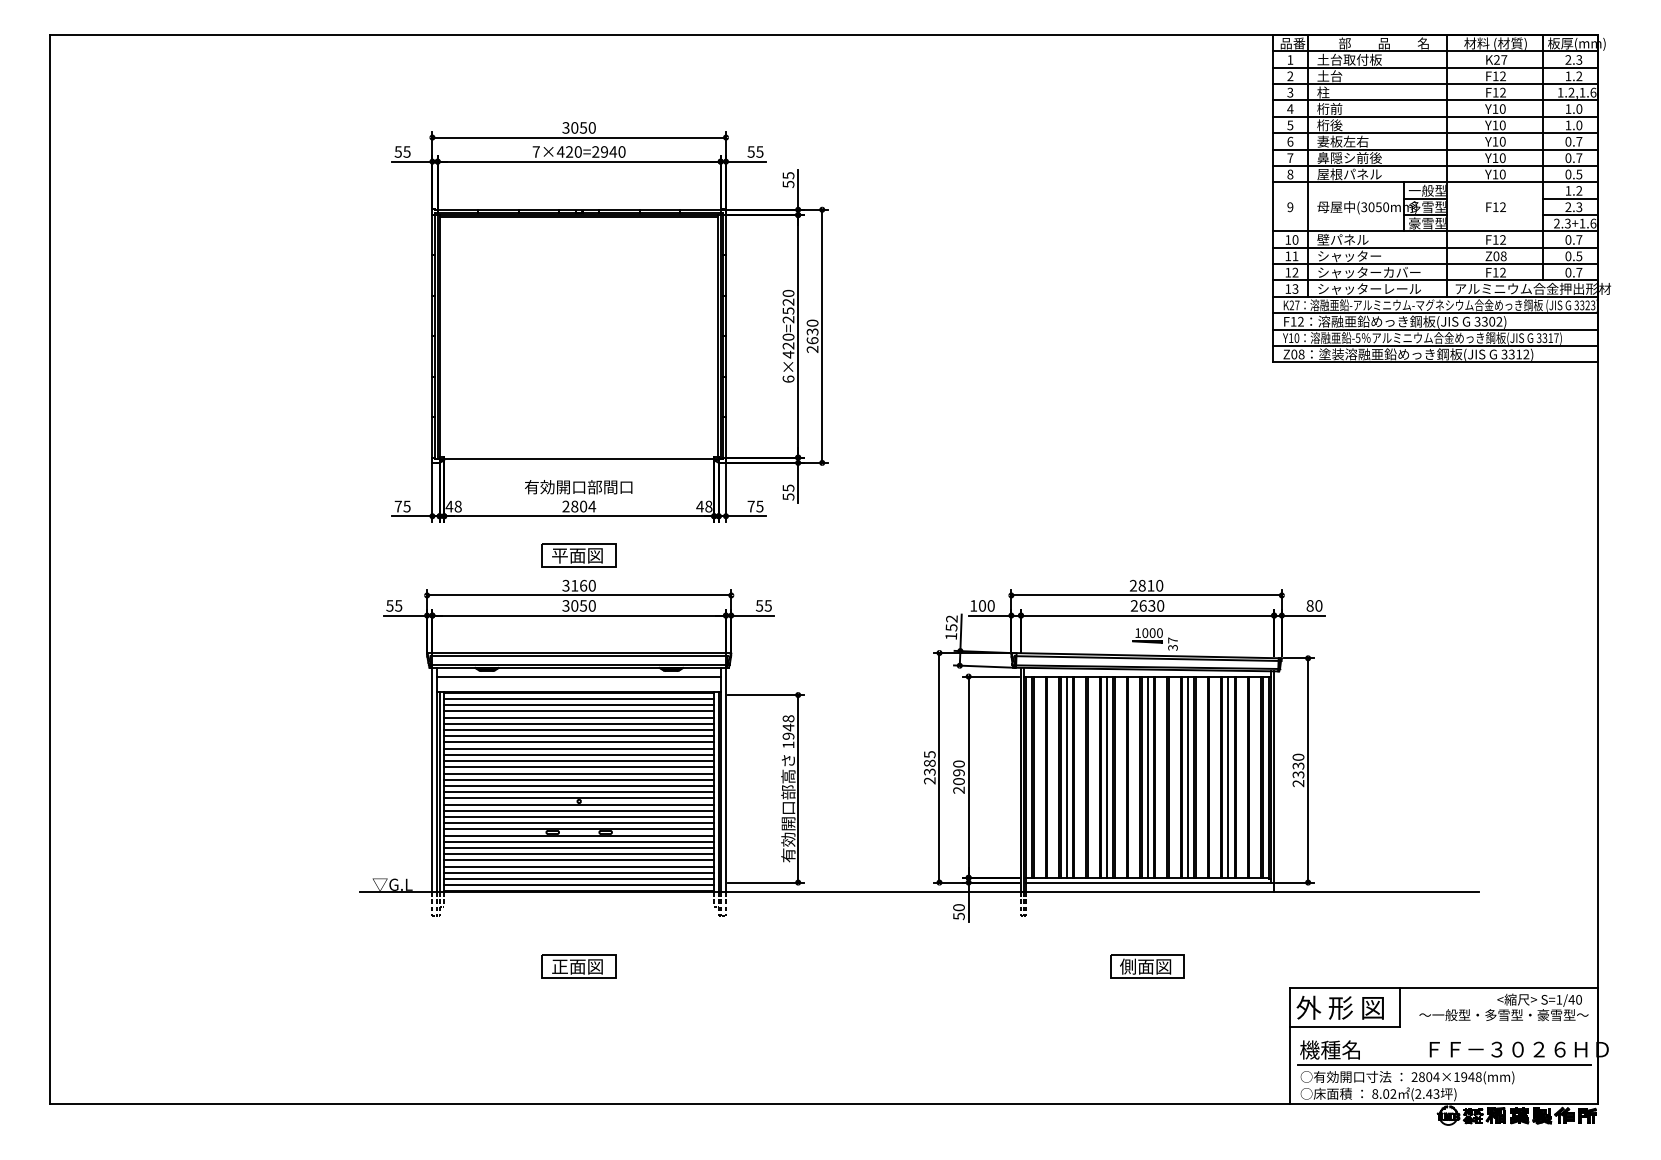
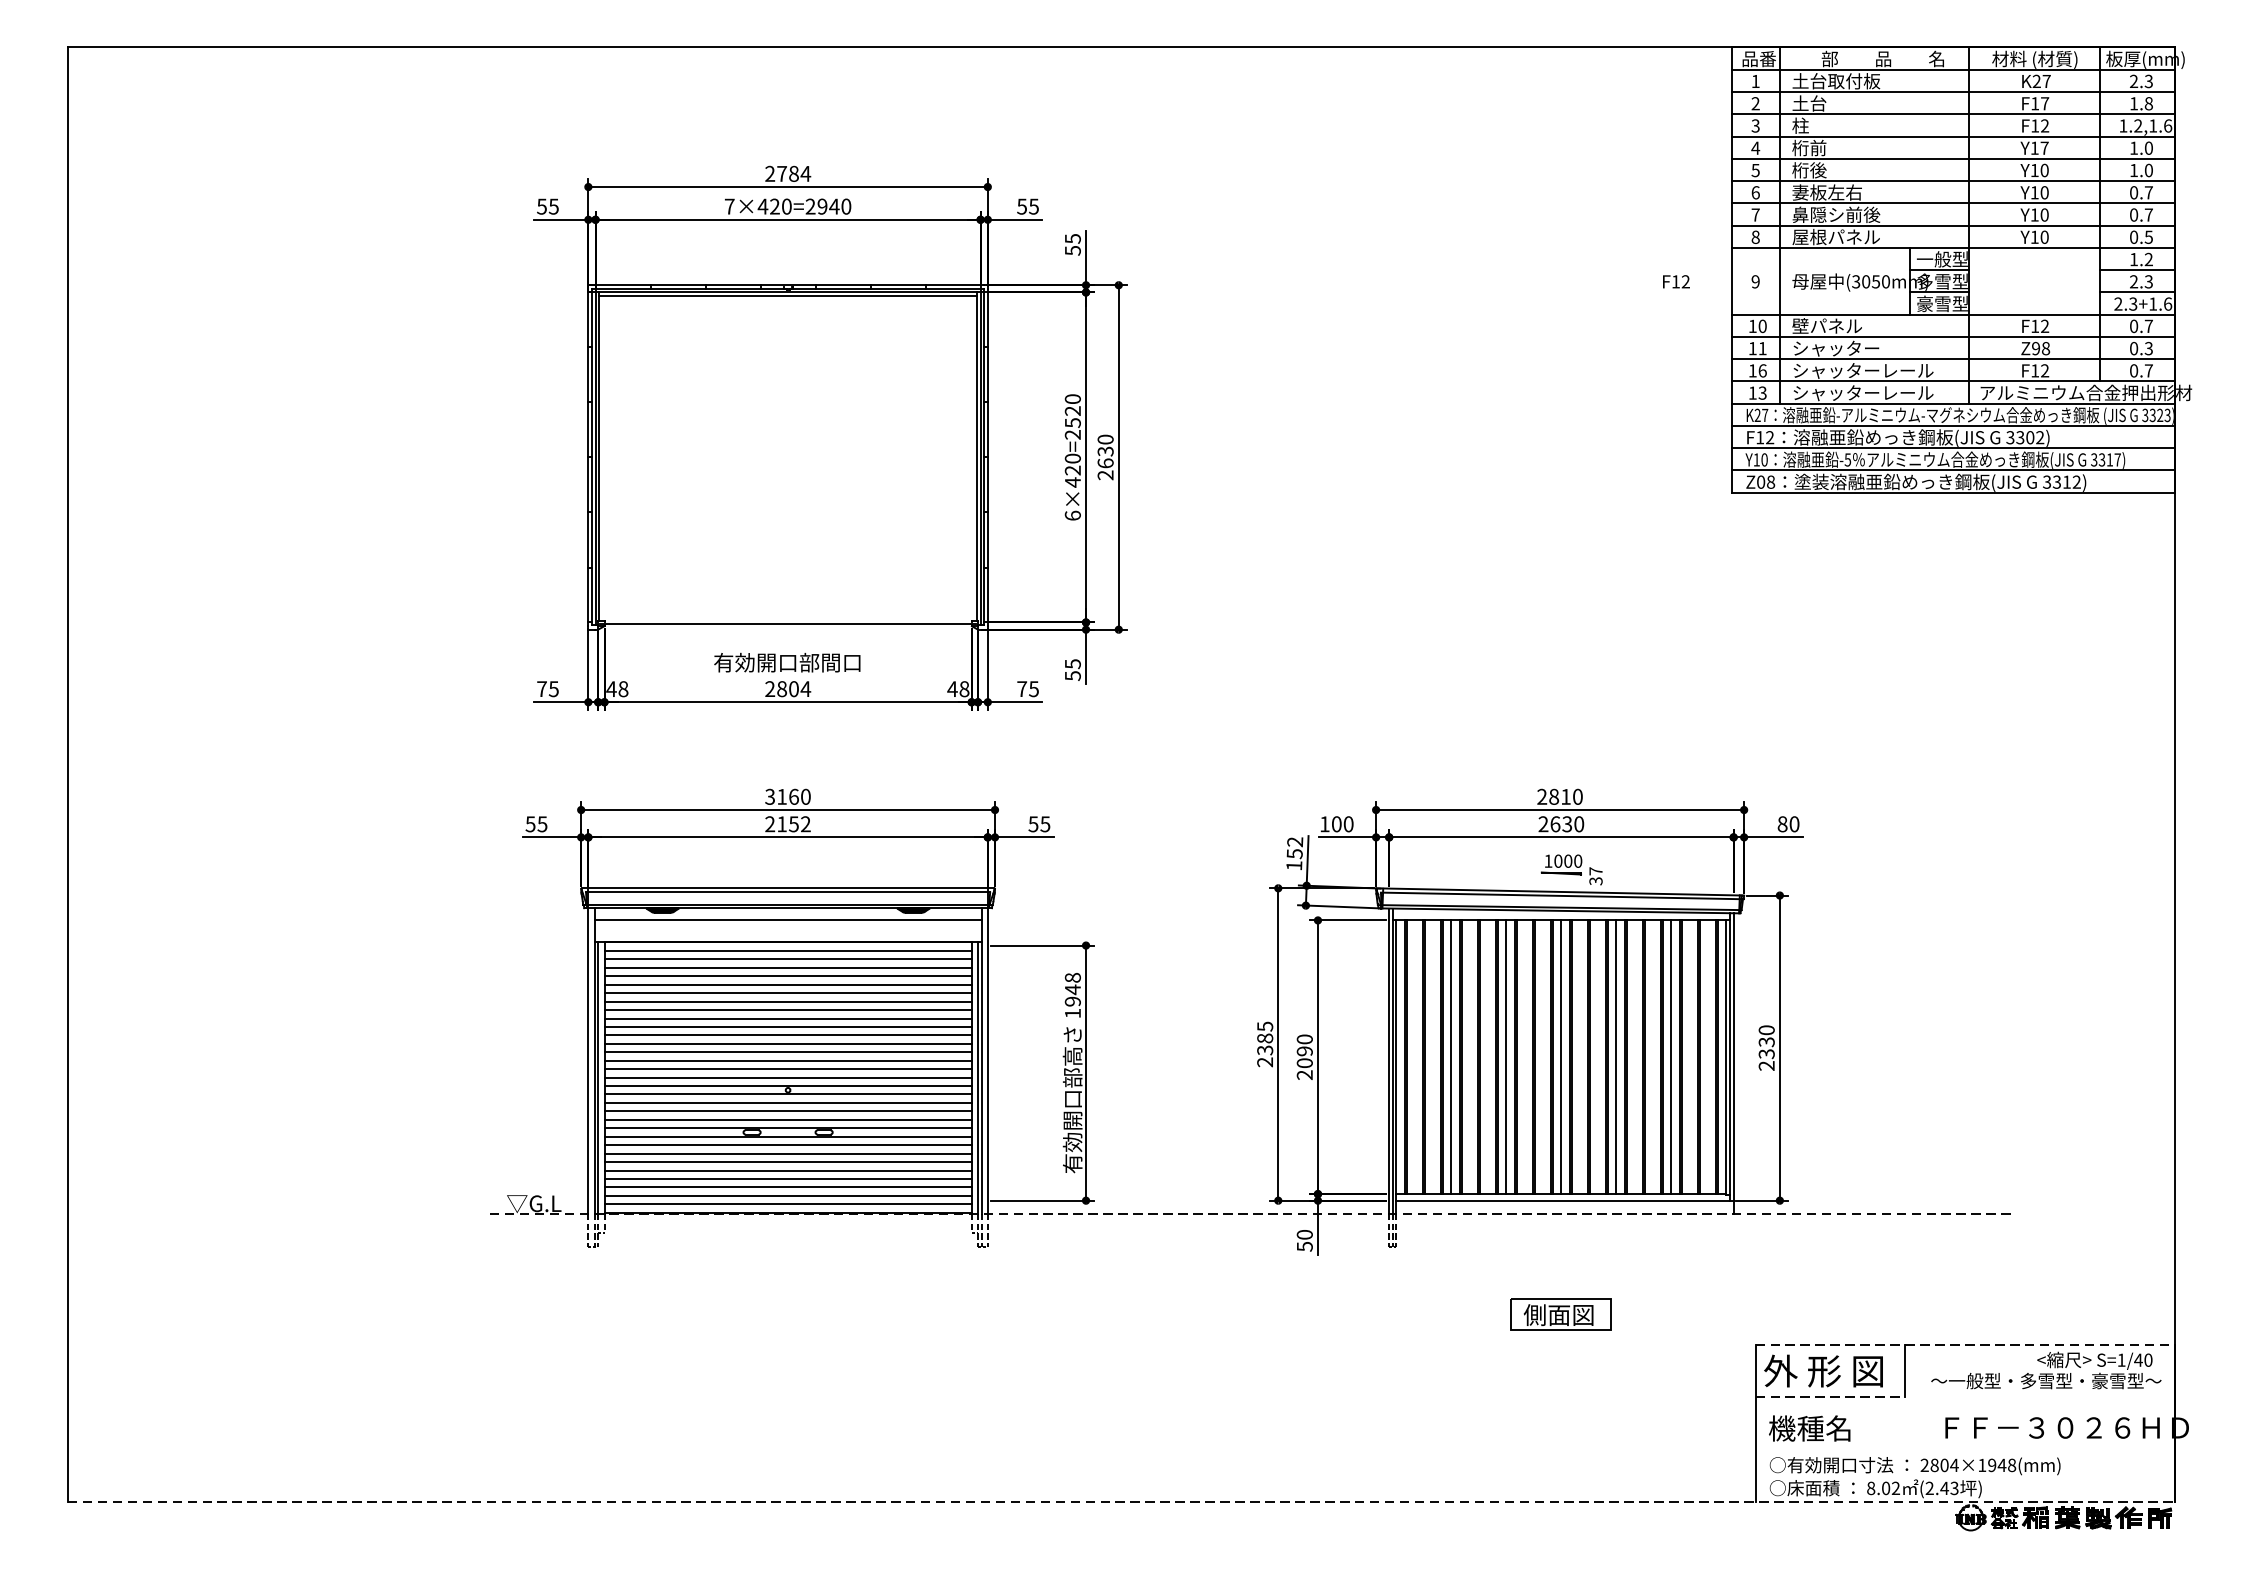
text: (1502, 76) -> (2044, 103), F12 -> F17
text: (1579, 76) -> (2149, 103), 1.2 -> 1.8
text: (1502, 108) -> (2044, 147), Y10 -> Y17
text: (579, 127) -> (788, 173), 3050 -> 2784
text: (1495, 206) -> (1675, 280), moved
text: (1579, 255) -> (2149, 347), 0.5 -> 0.3
text: (1496, 256) -> (2036, 348), Z08 -> Z98
text: (1295, 272) -> (1762, 370), 12 -> 16
text: (1402, 272) -> (1908, 370), シャッターカバー -> シャッターレール
part: (578, 555) -> (787, 755), removed
text: (578, 605) -> (787, 823), 3050 -> 2152
line: (919, 892) -> (1251, 1214), solid -> dashed
part: (578, 966) -> (787, 1314), removed
line: (1444, 988) -> (1965, 1344), solid -> dashed
line: (1345, 1026) -> (1830, 1396), solid -> dashed
line: (1443, 1065) -> (1964, 1449), removed
line: (824, 1103) -> (1121, 1501), solid -> dashed

